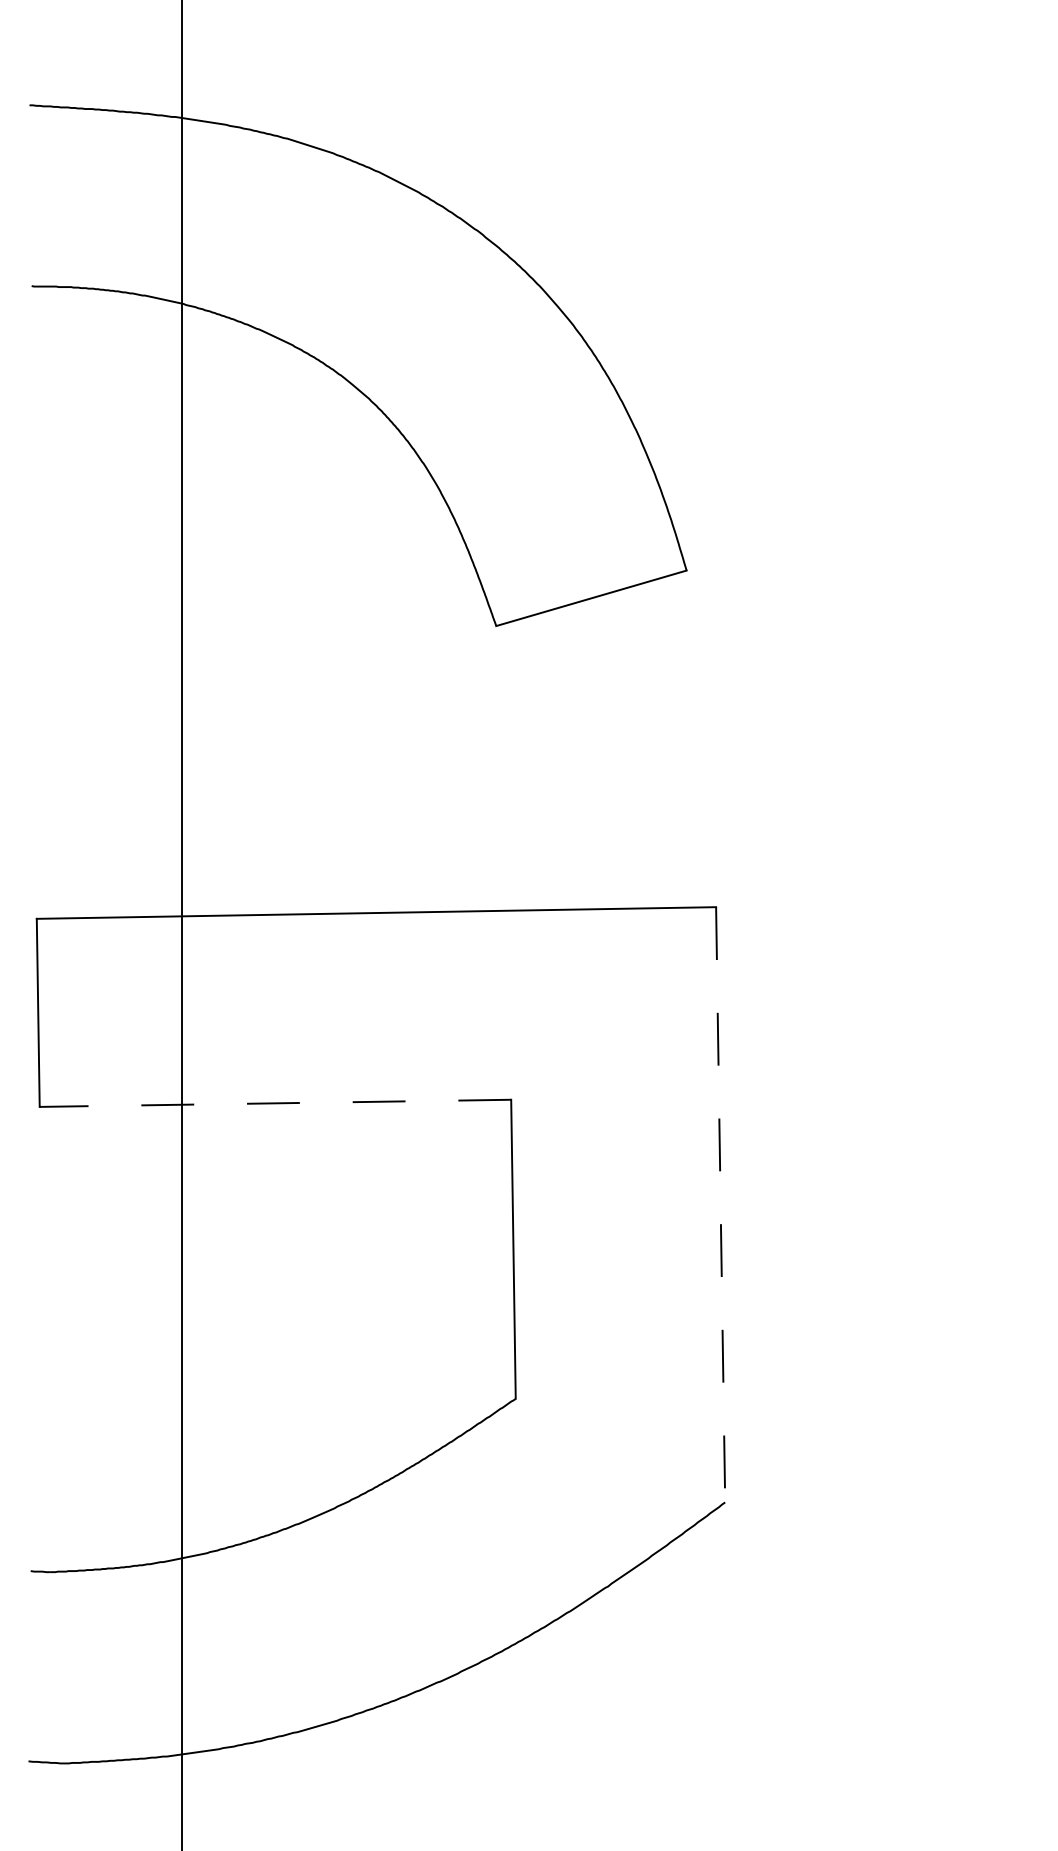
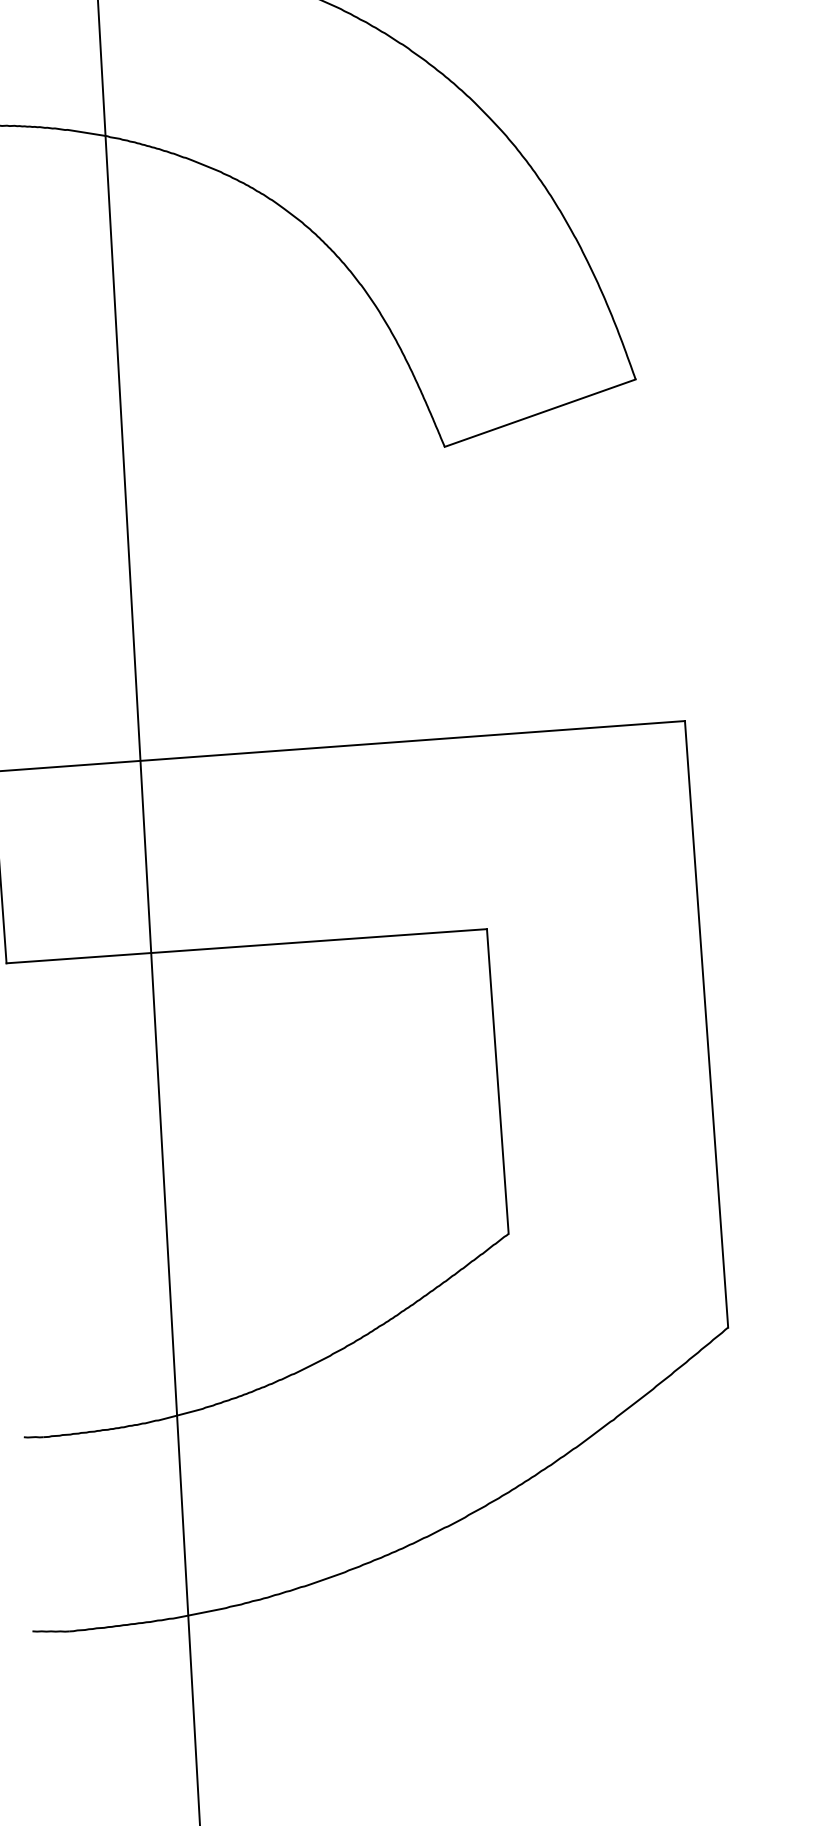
line: (275, 1103) -> (246, 946), dashed -> solid
line: (720, 1204) -> (706, 1024), dashed -> solid

